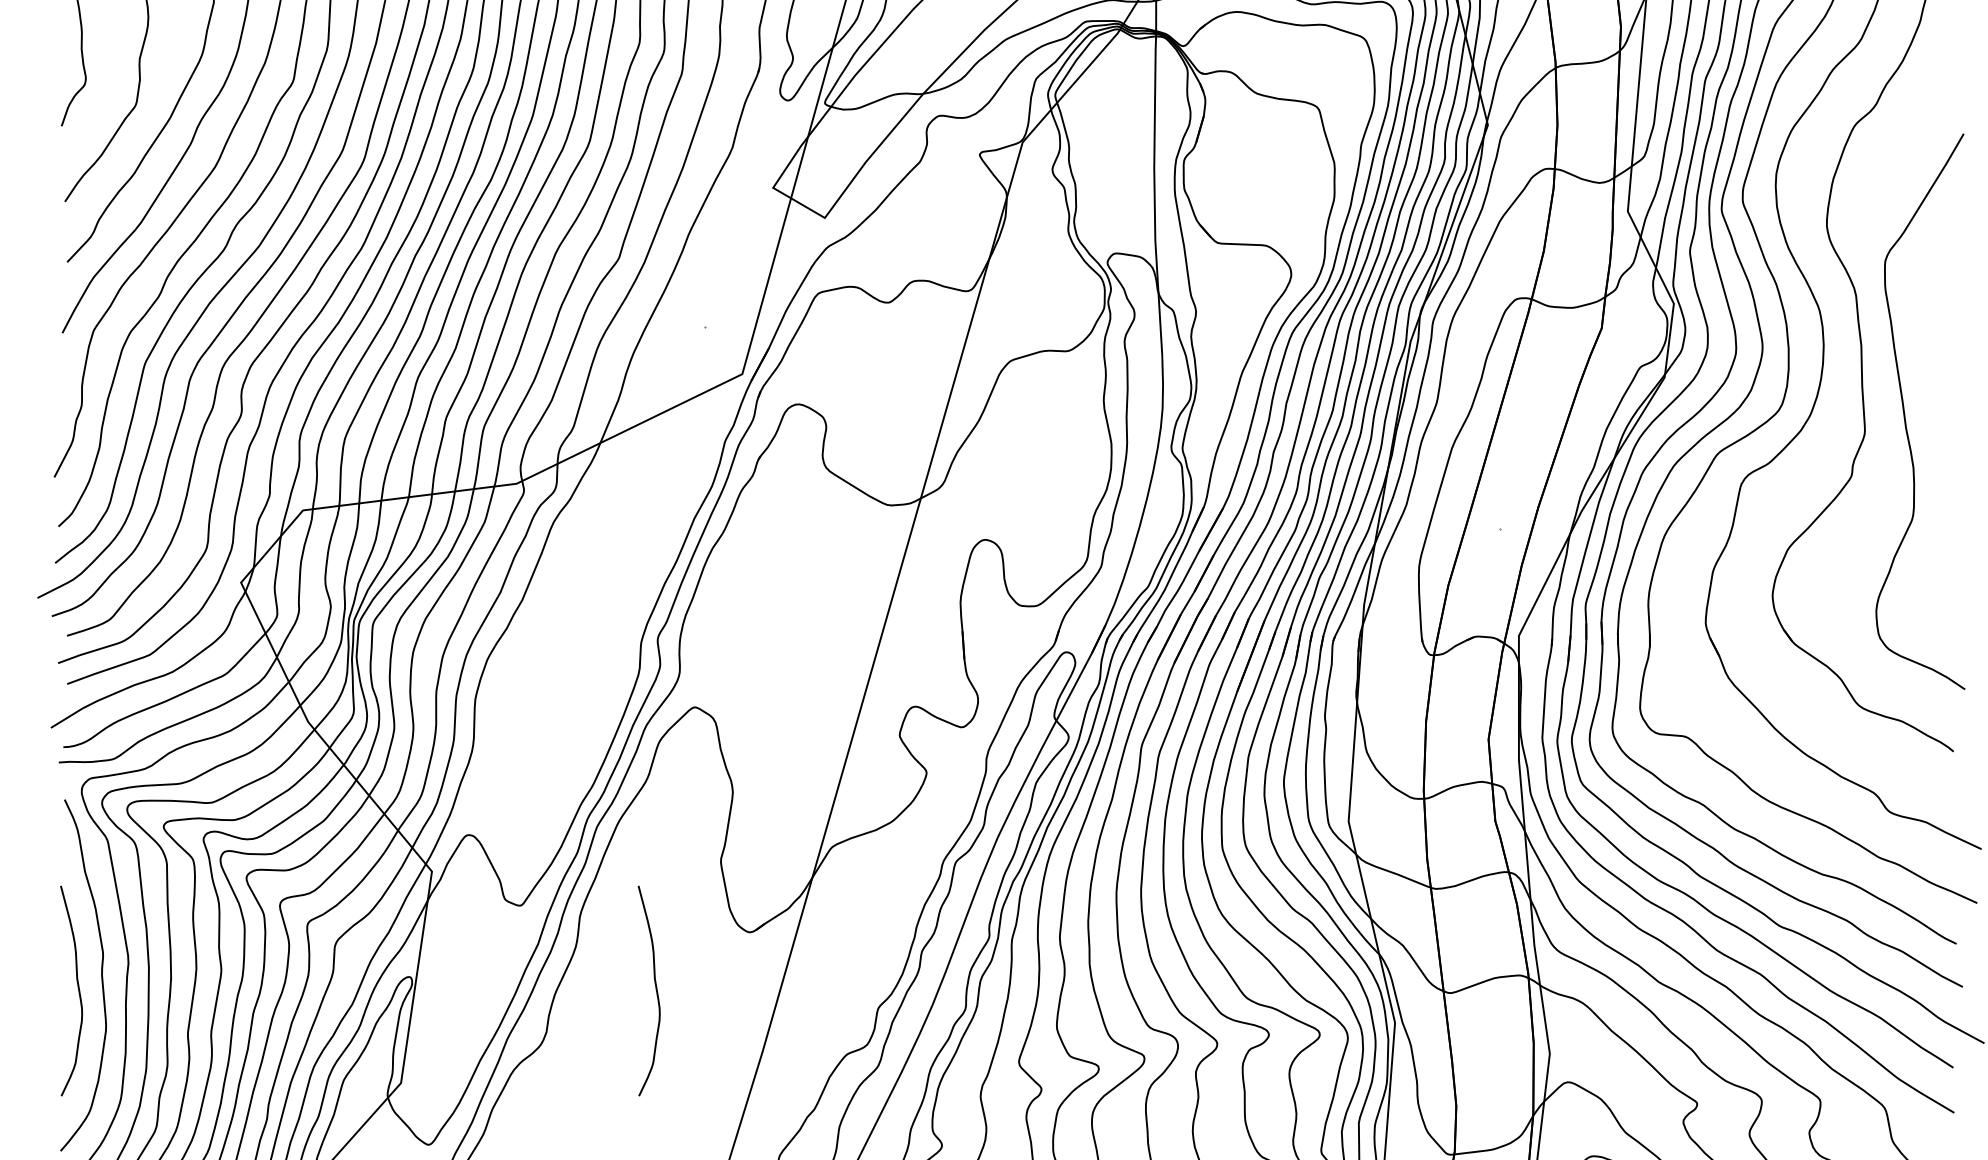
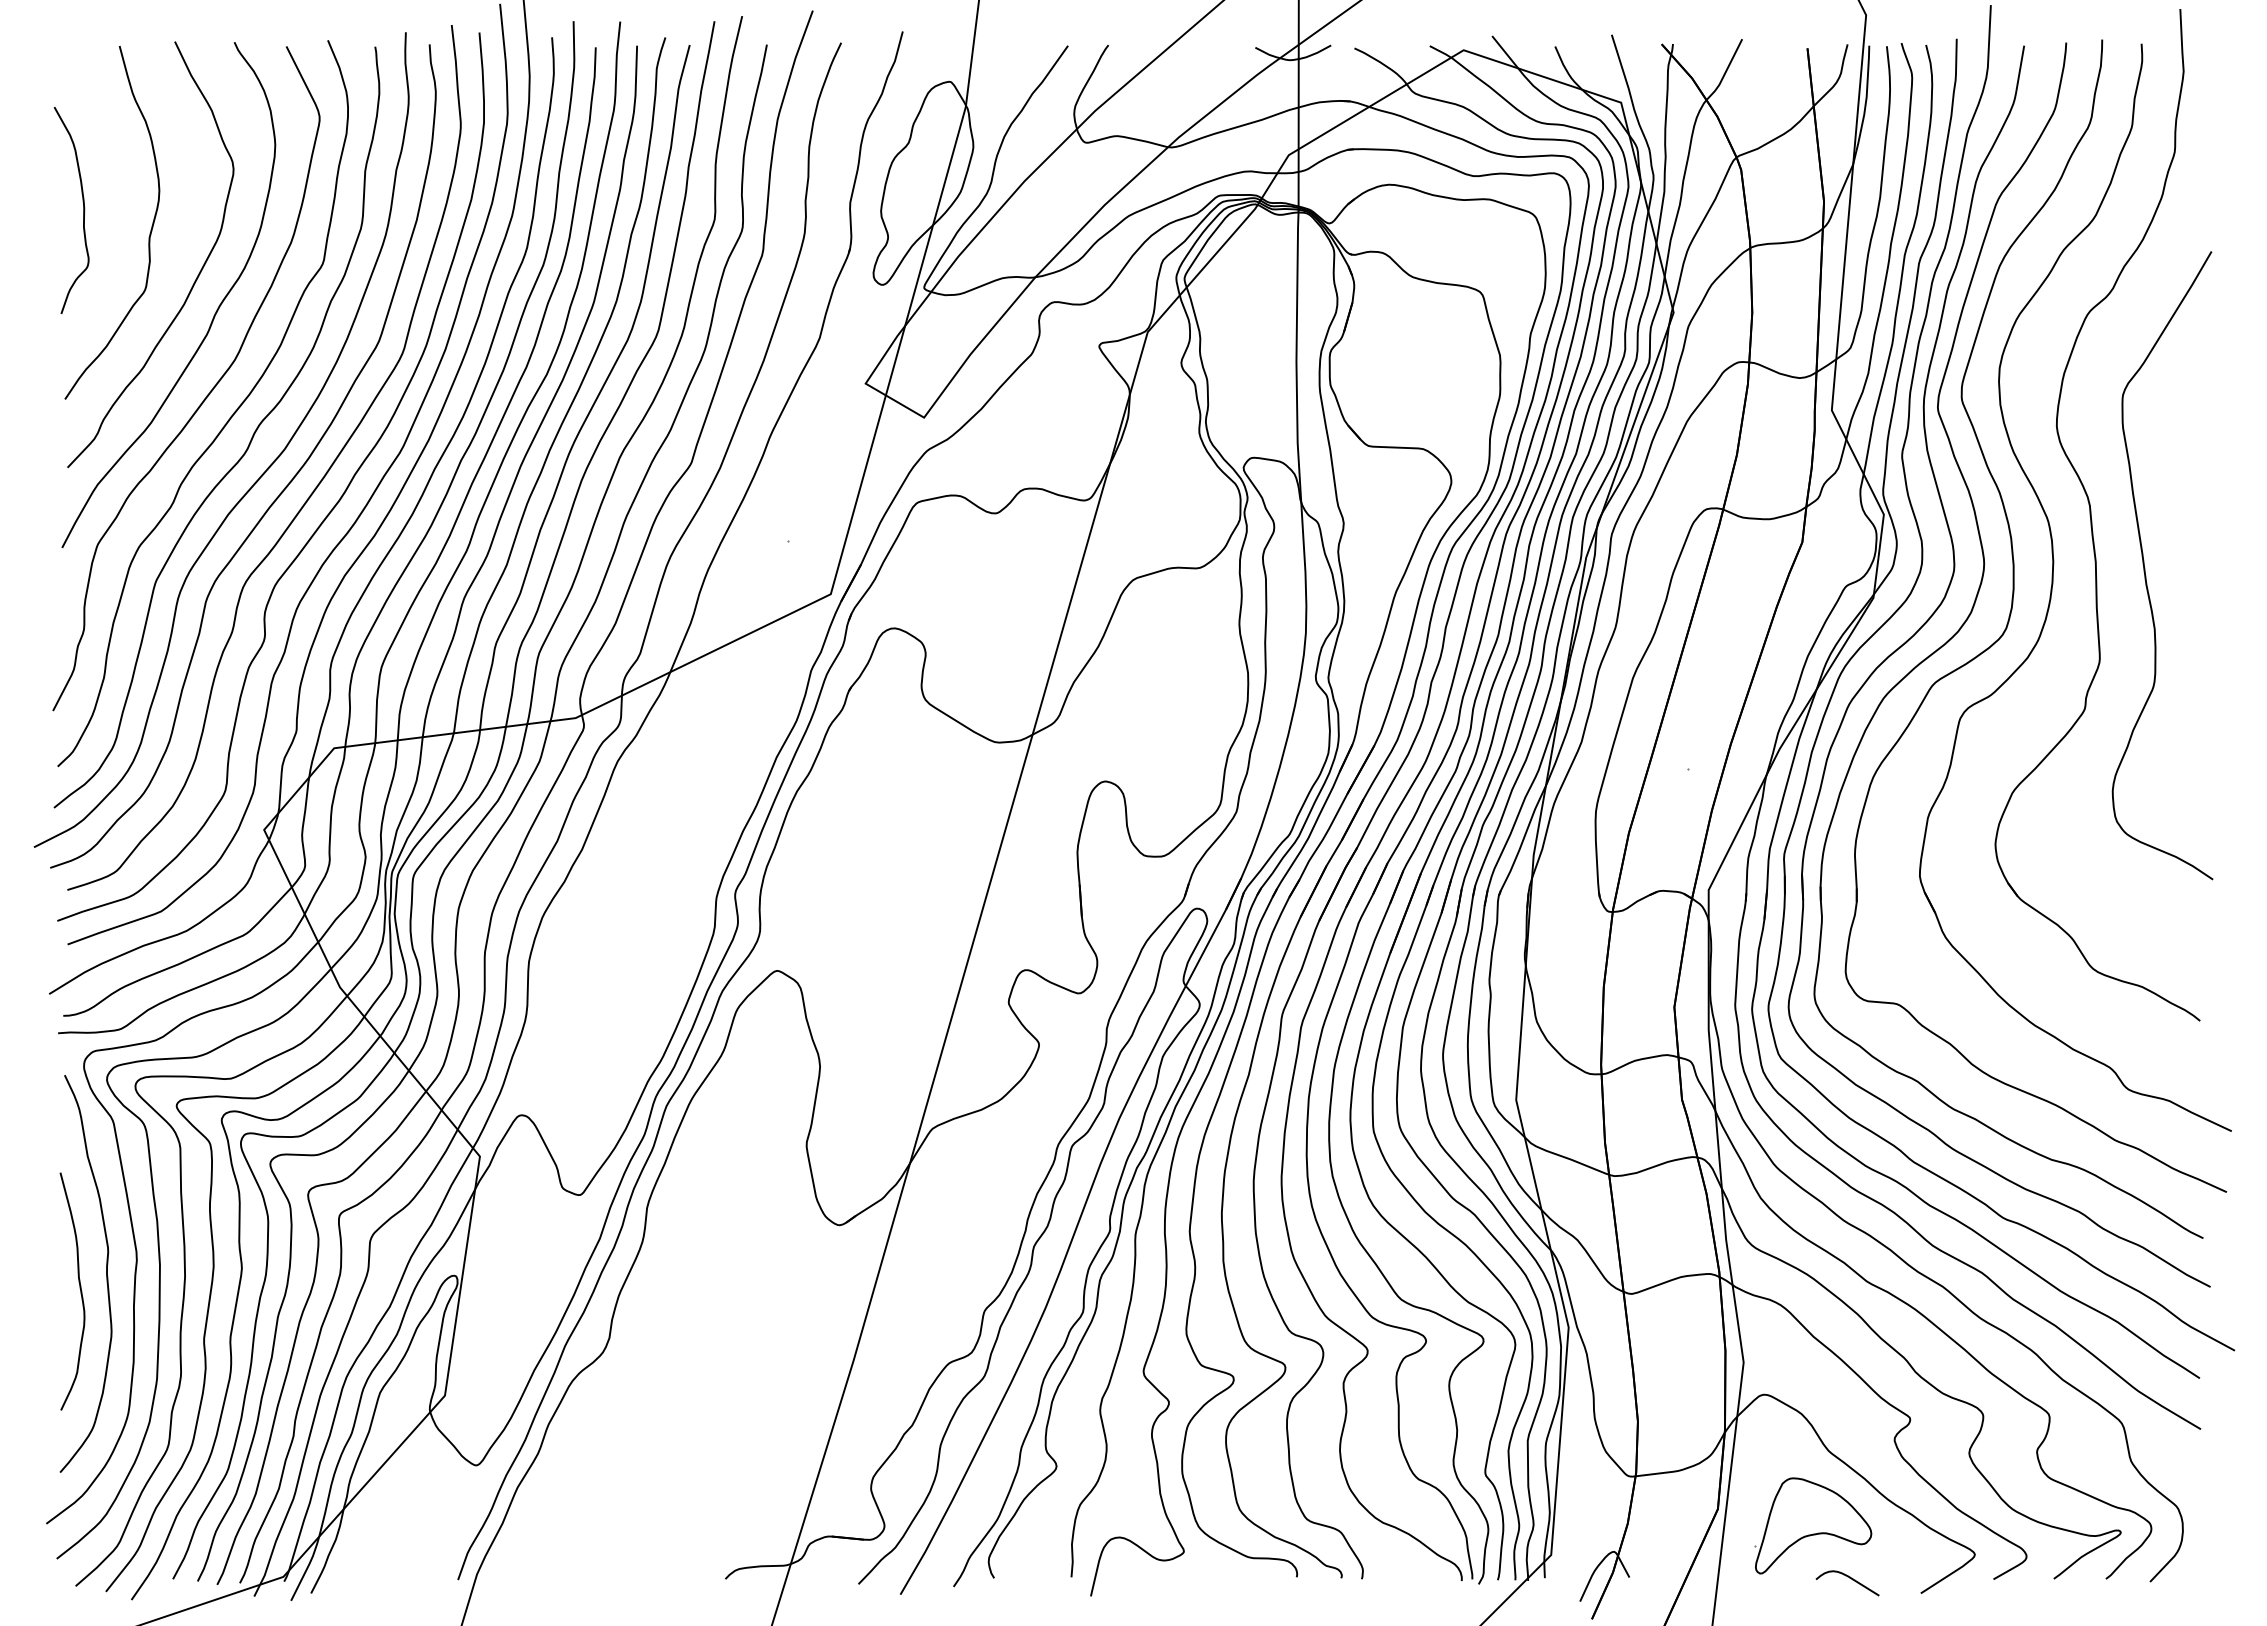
curve: (1905, 413) -> (2145, 567), moved
curve: (655, 988) -> (732, 1288), removed

